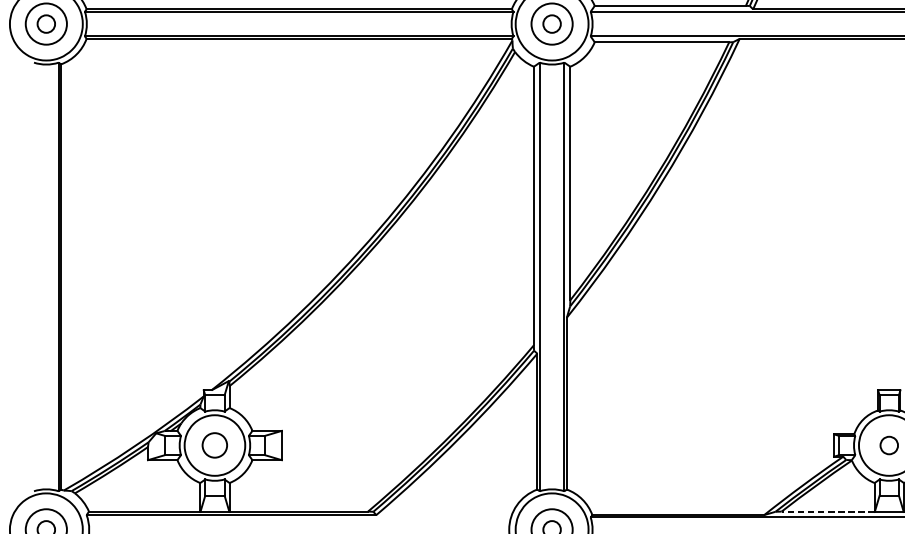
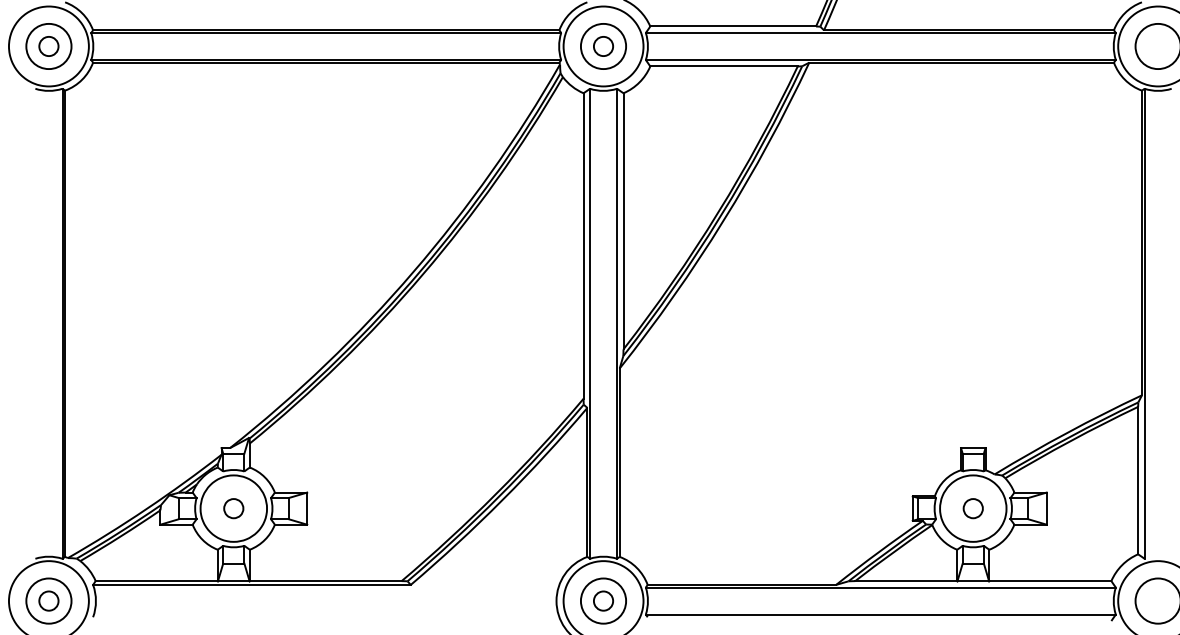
part: (214, 445) -> (233, 508), size x0.71
line: (828, 511) -> (906, 581), dashed -> solid

